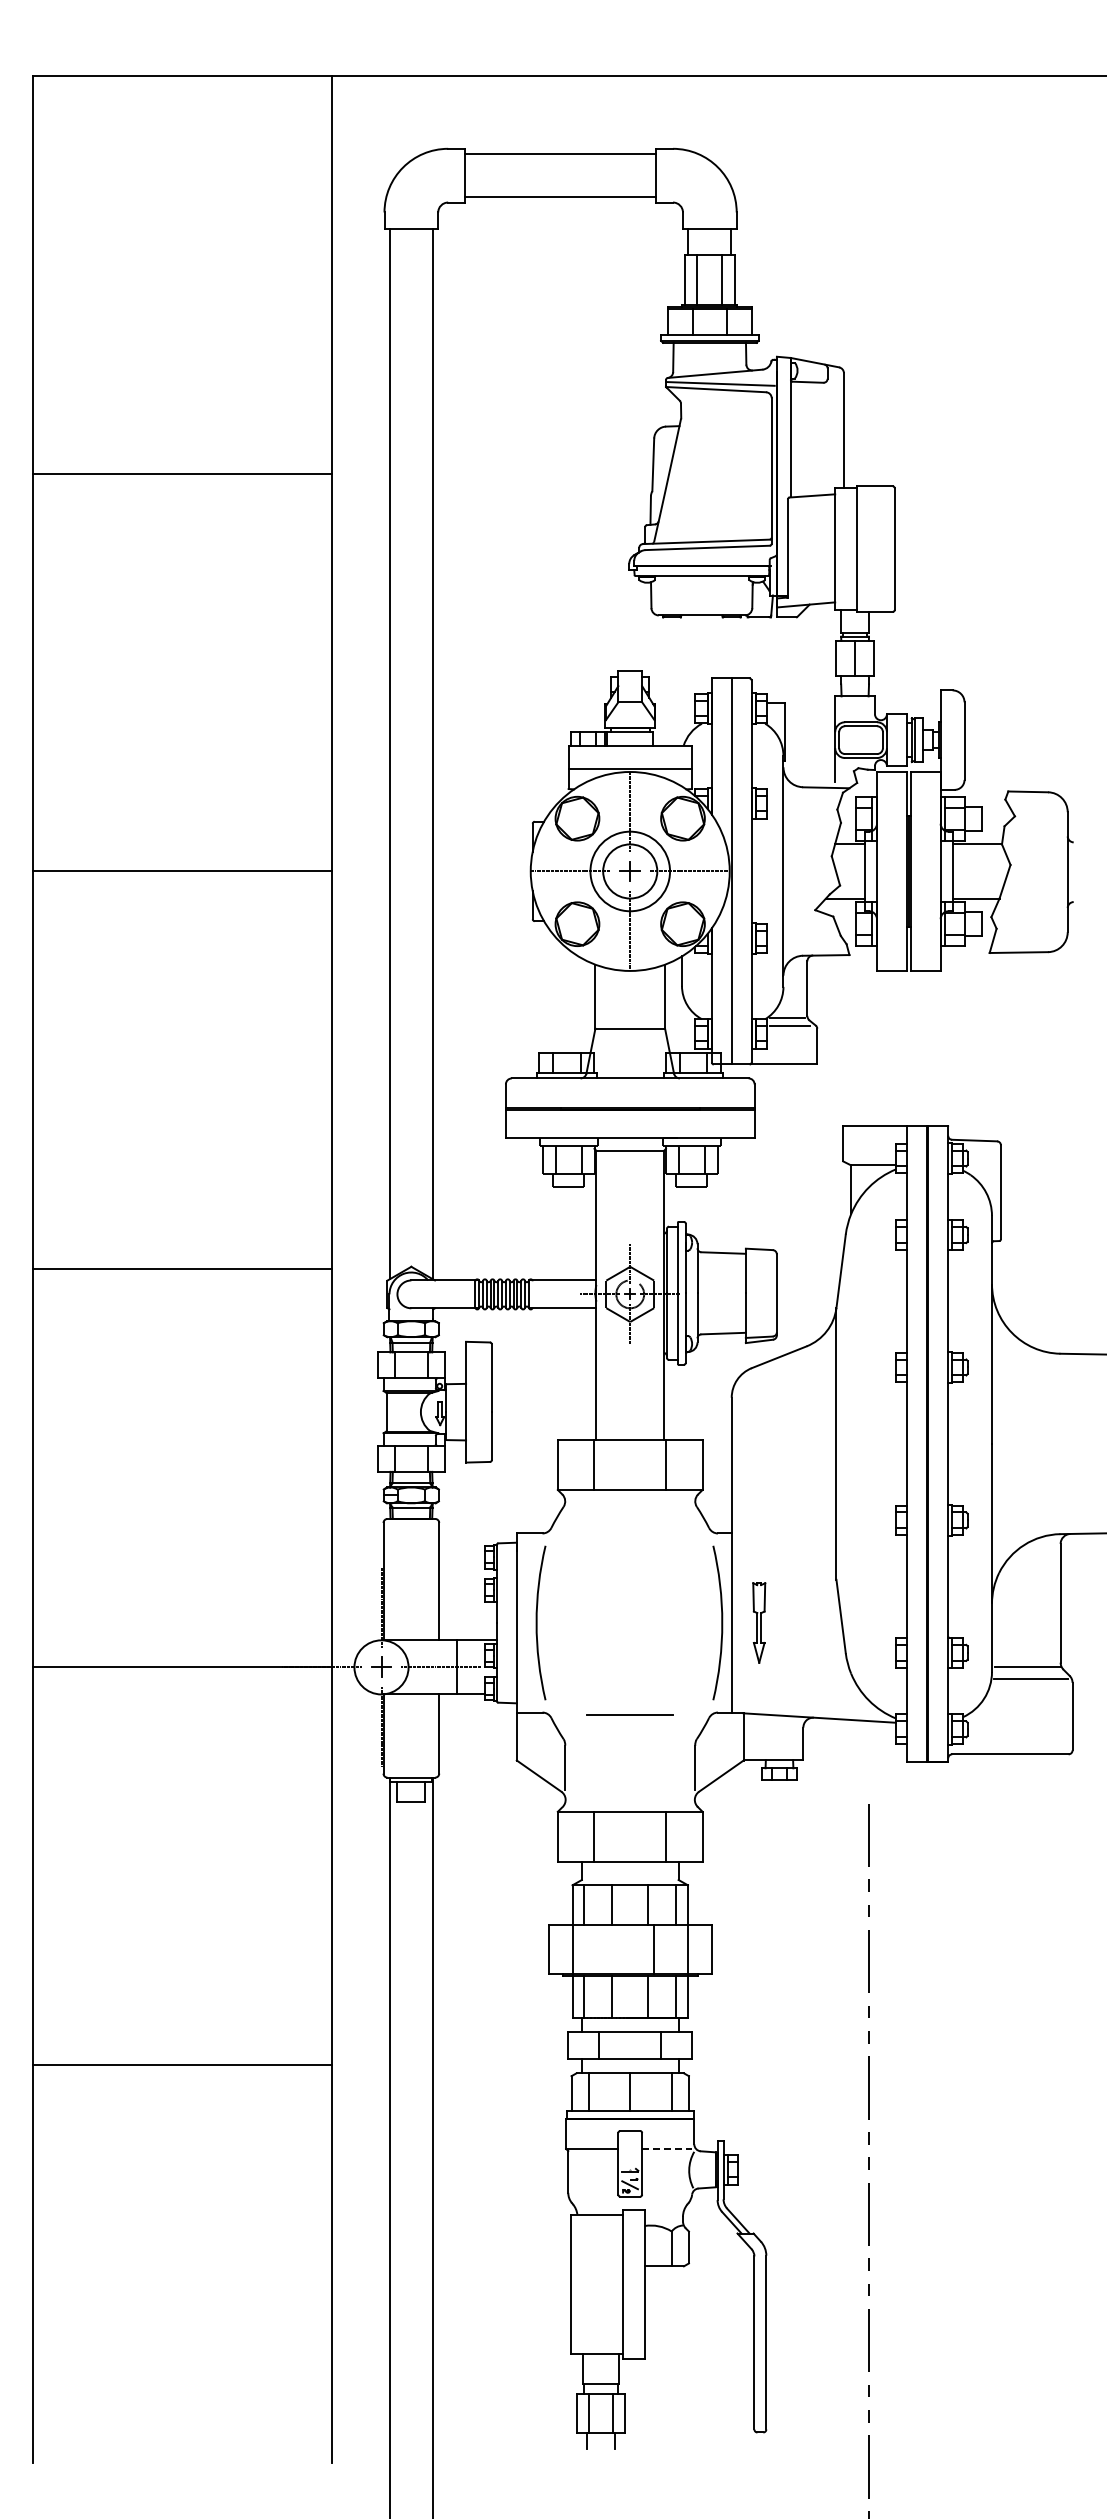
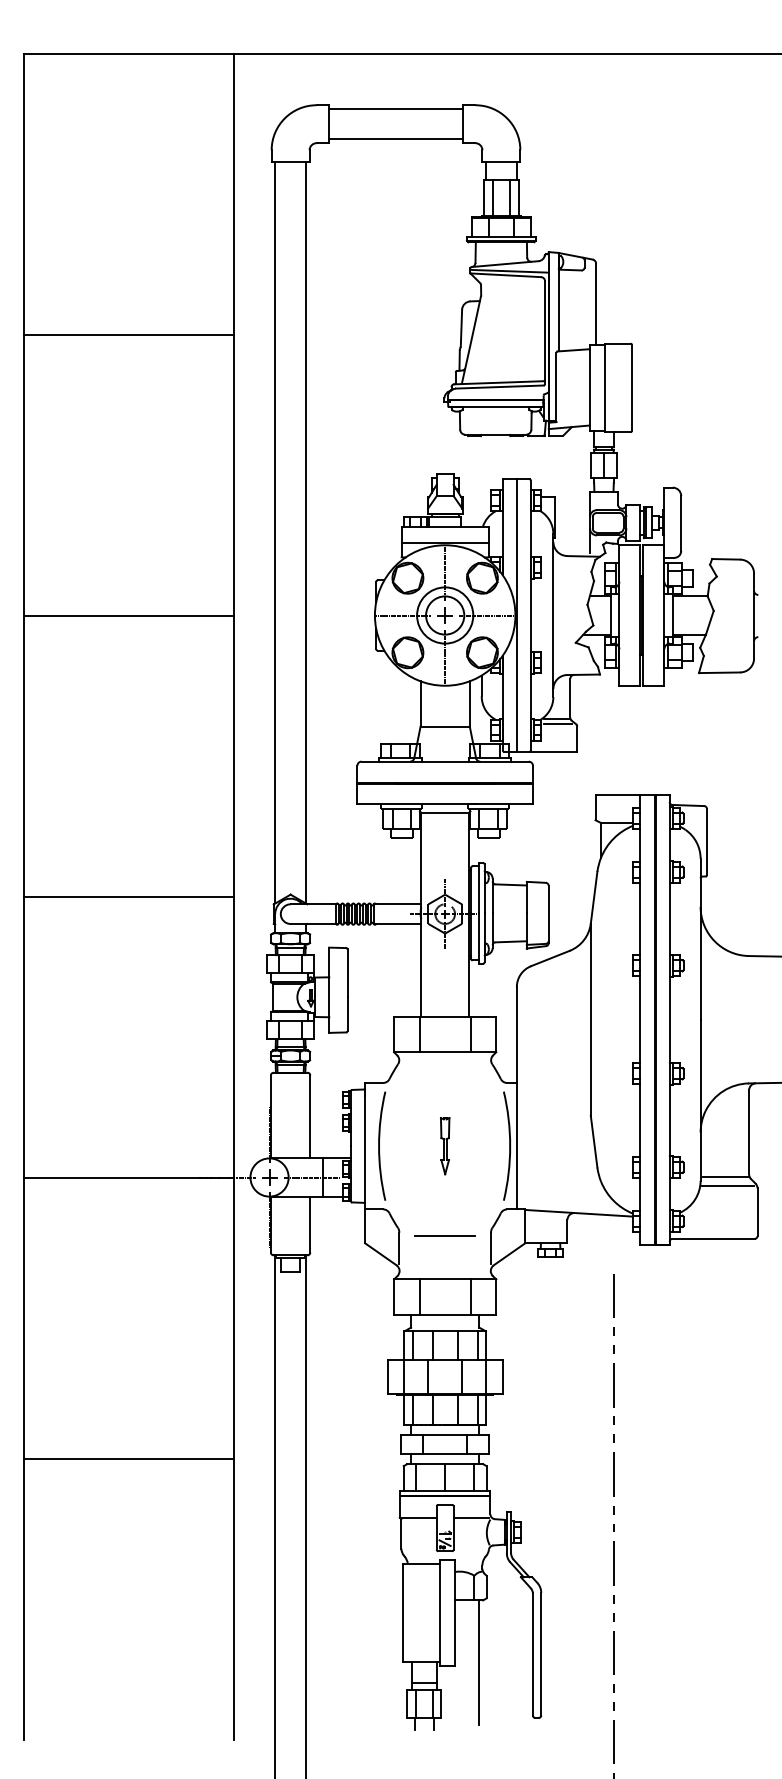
part: (759, 1622) -> (445, 1145), moved
line: (629, 1714) -> (444, 1235), moved
line: (606, 1949) -> (428, 1376), added
line: (667, 2148) -> (471, 1517), dashed -> solid
line: (678, 2354) -> (479, 1662), added

